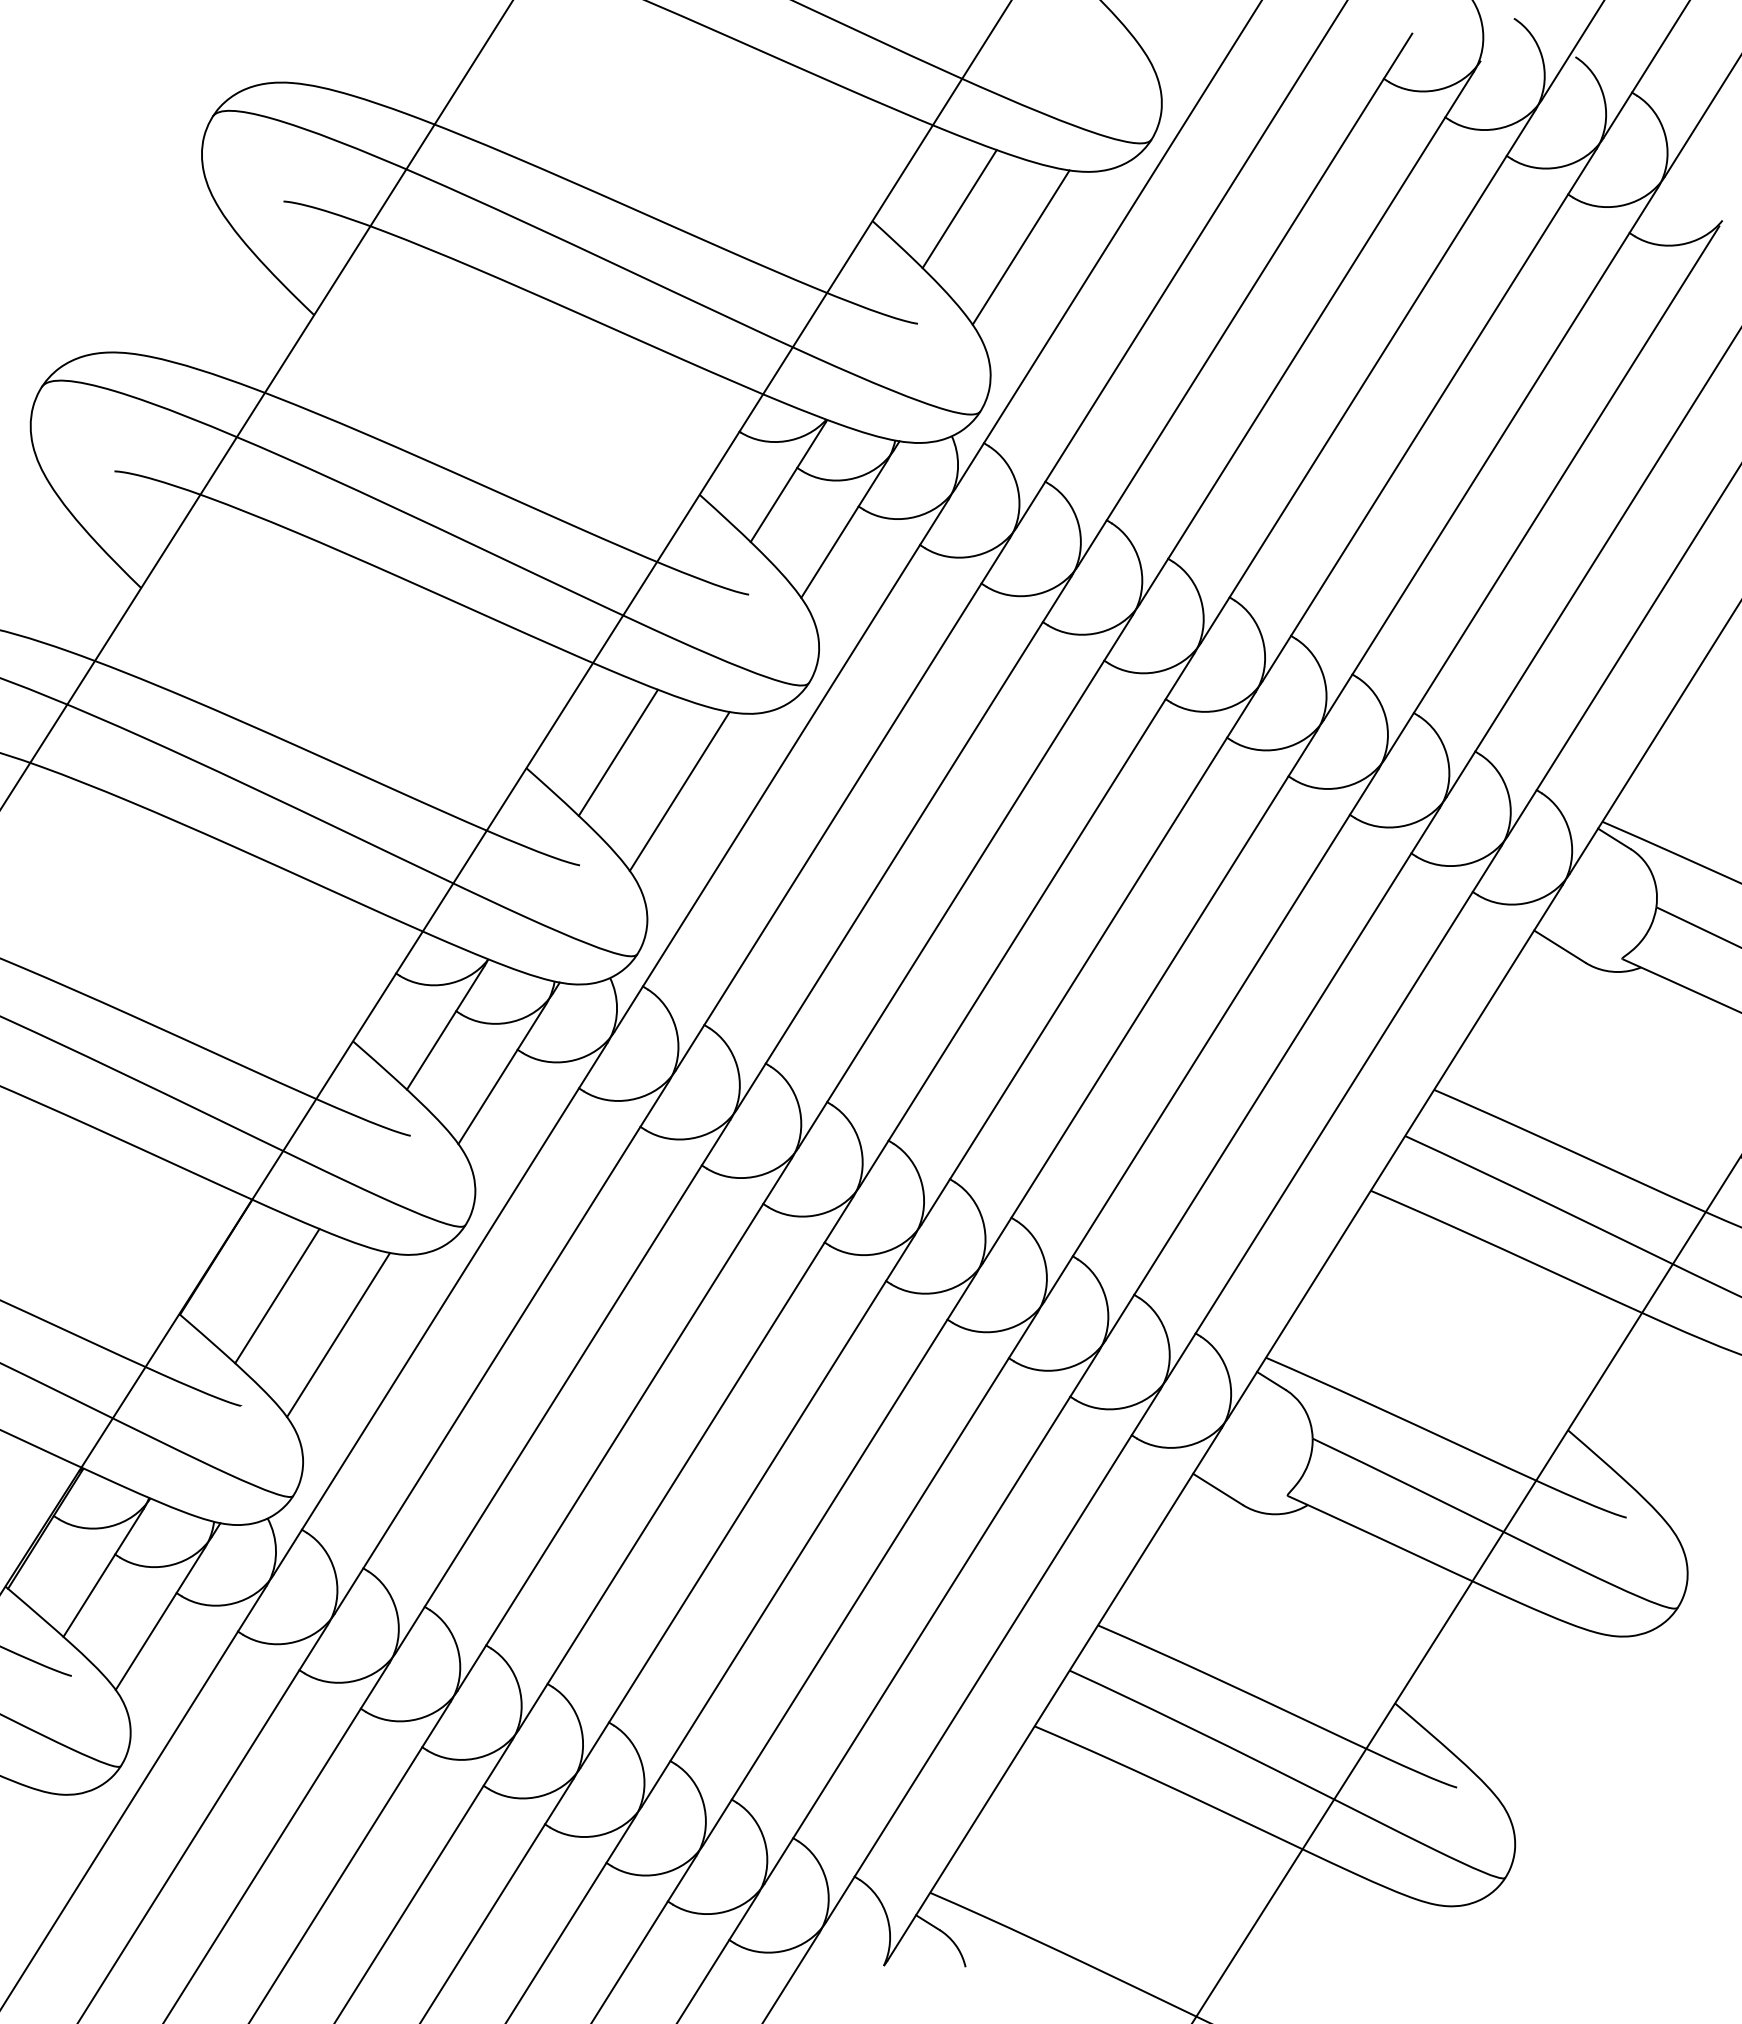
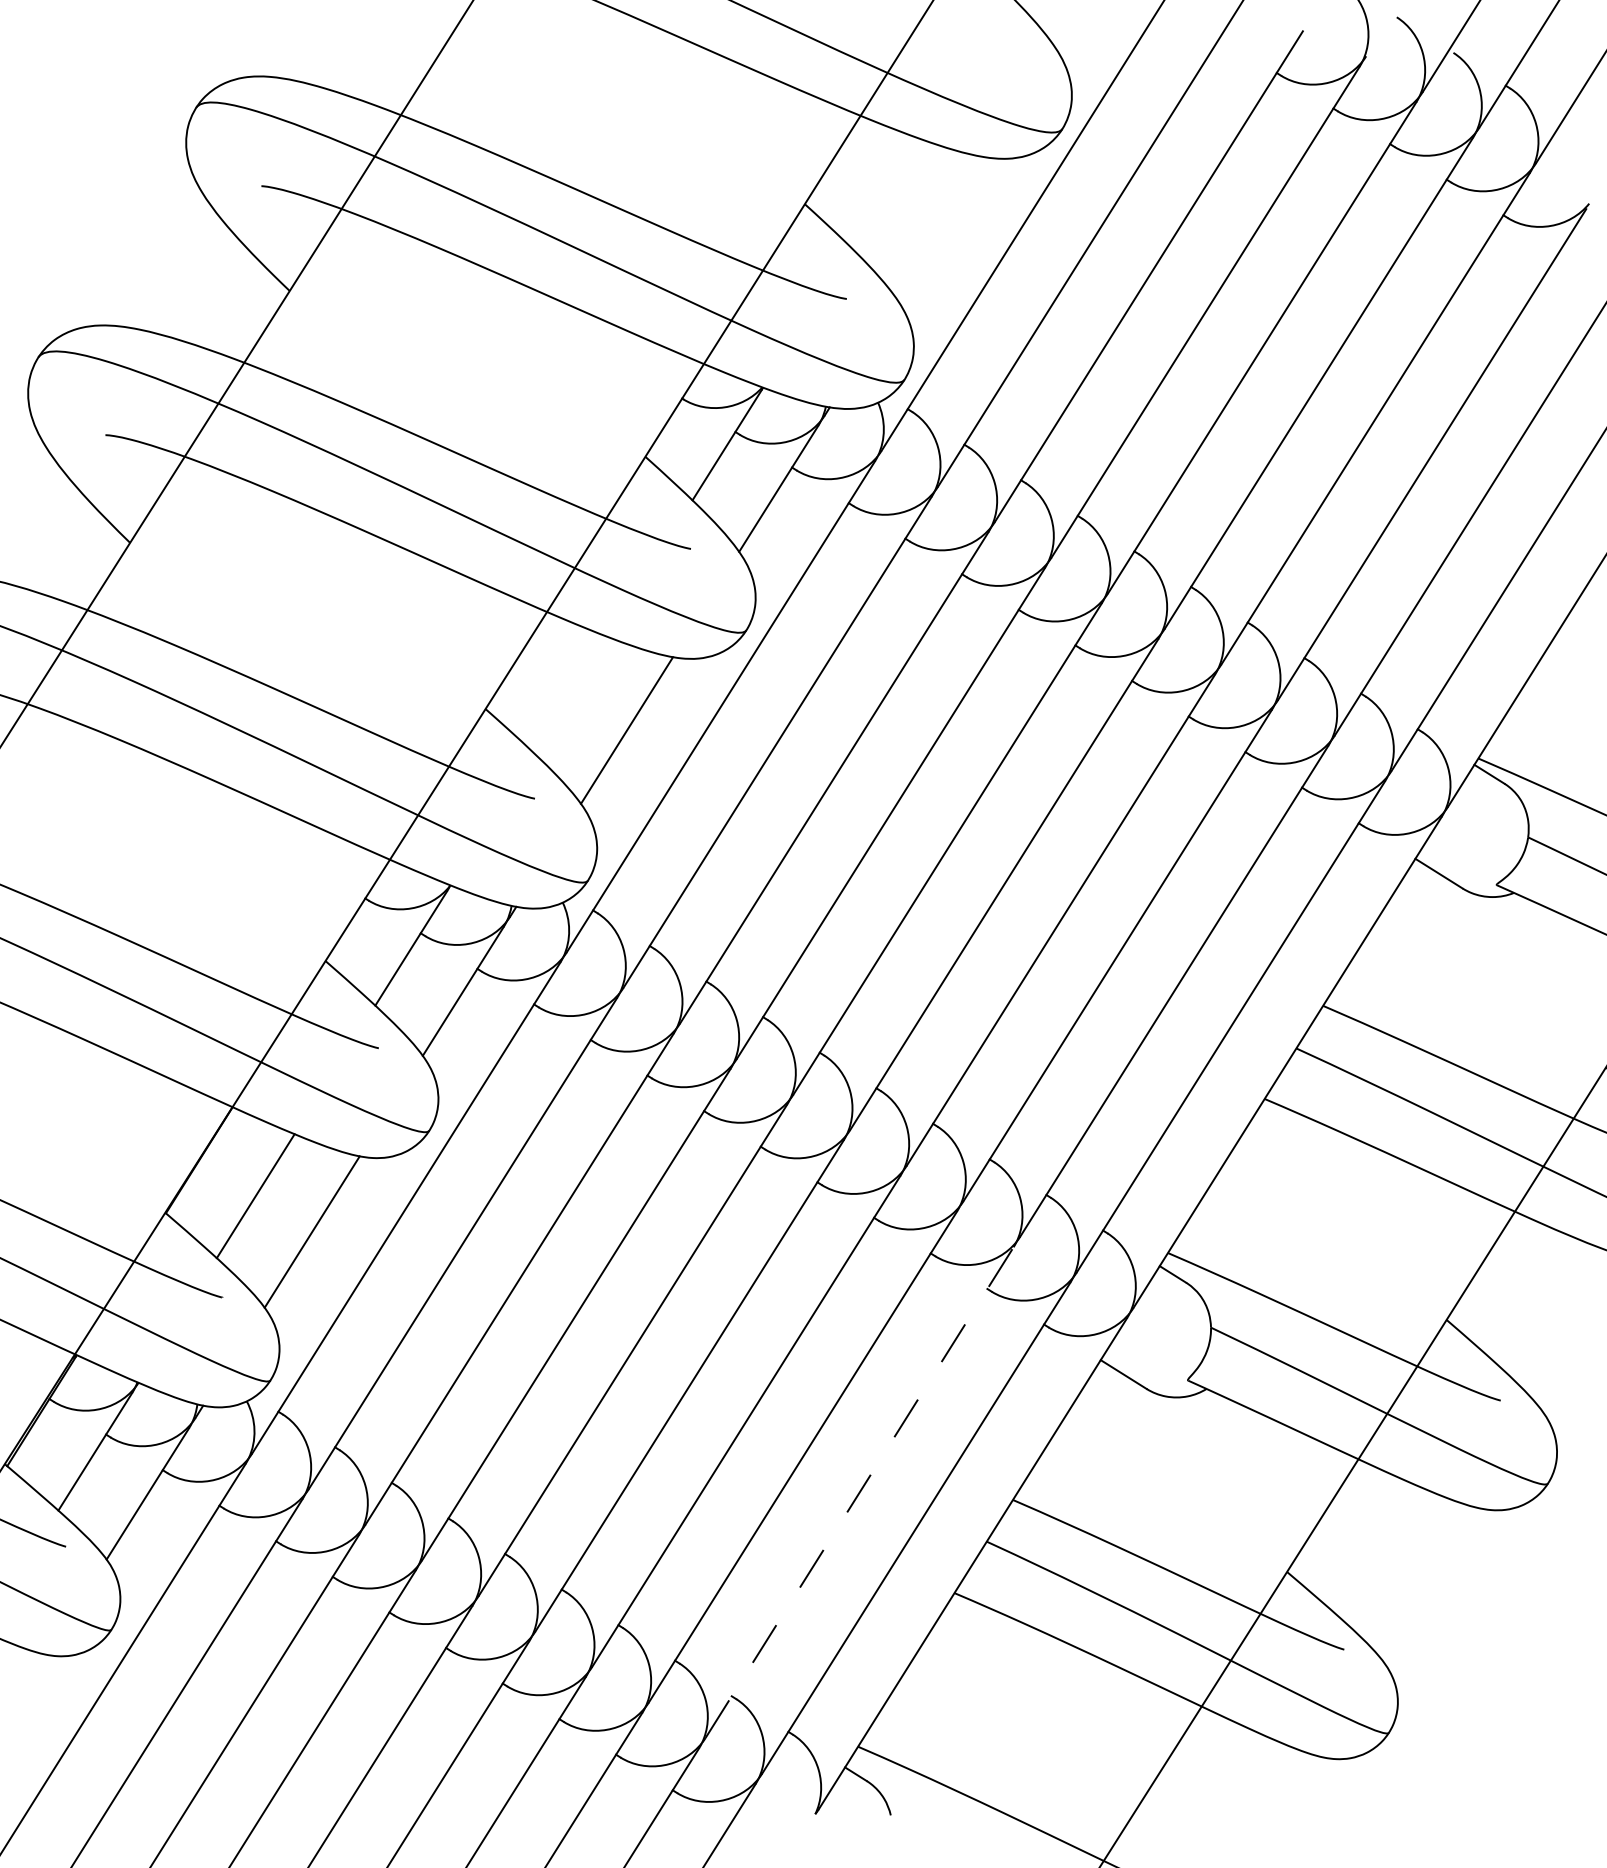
line: (959, 209) -> (885, 193), removed
line: (1020, 247) -> (941, 228), removed
line: (617, 752) -> (569, 694), removed
line: (931, 1617) -> (859, 1492), solid -> dashed

